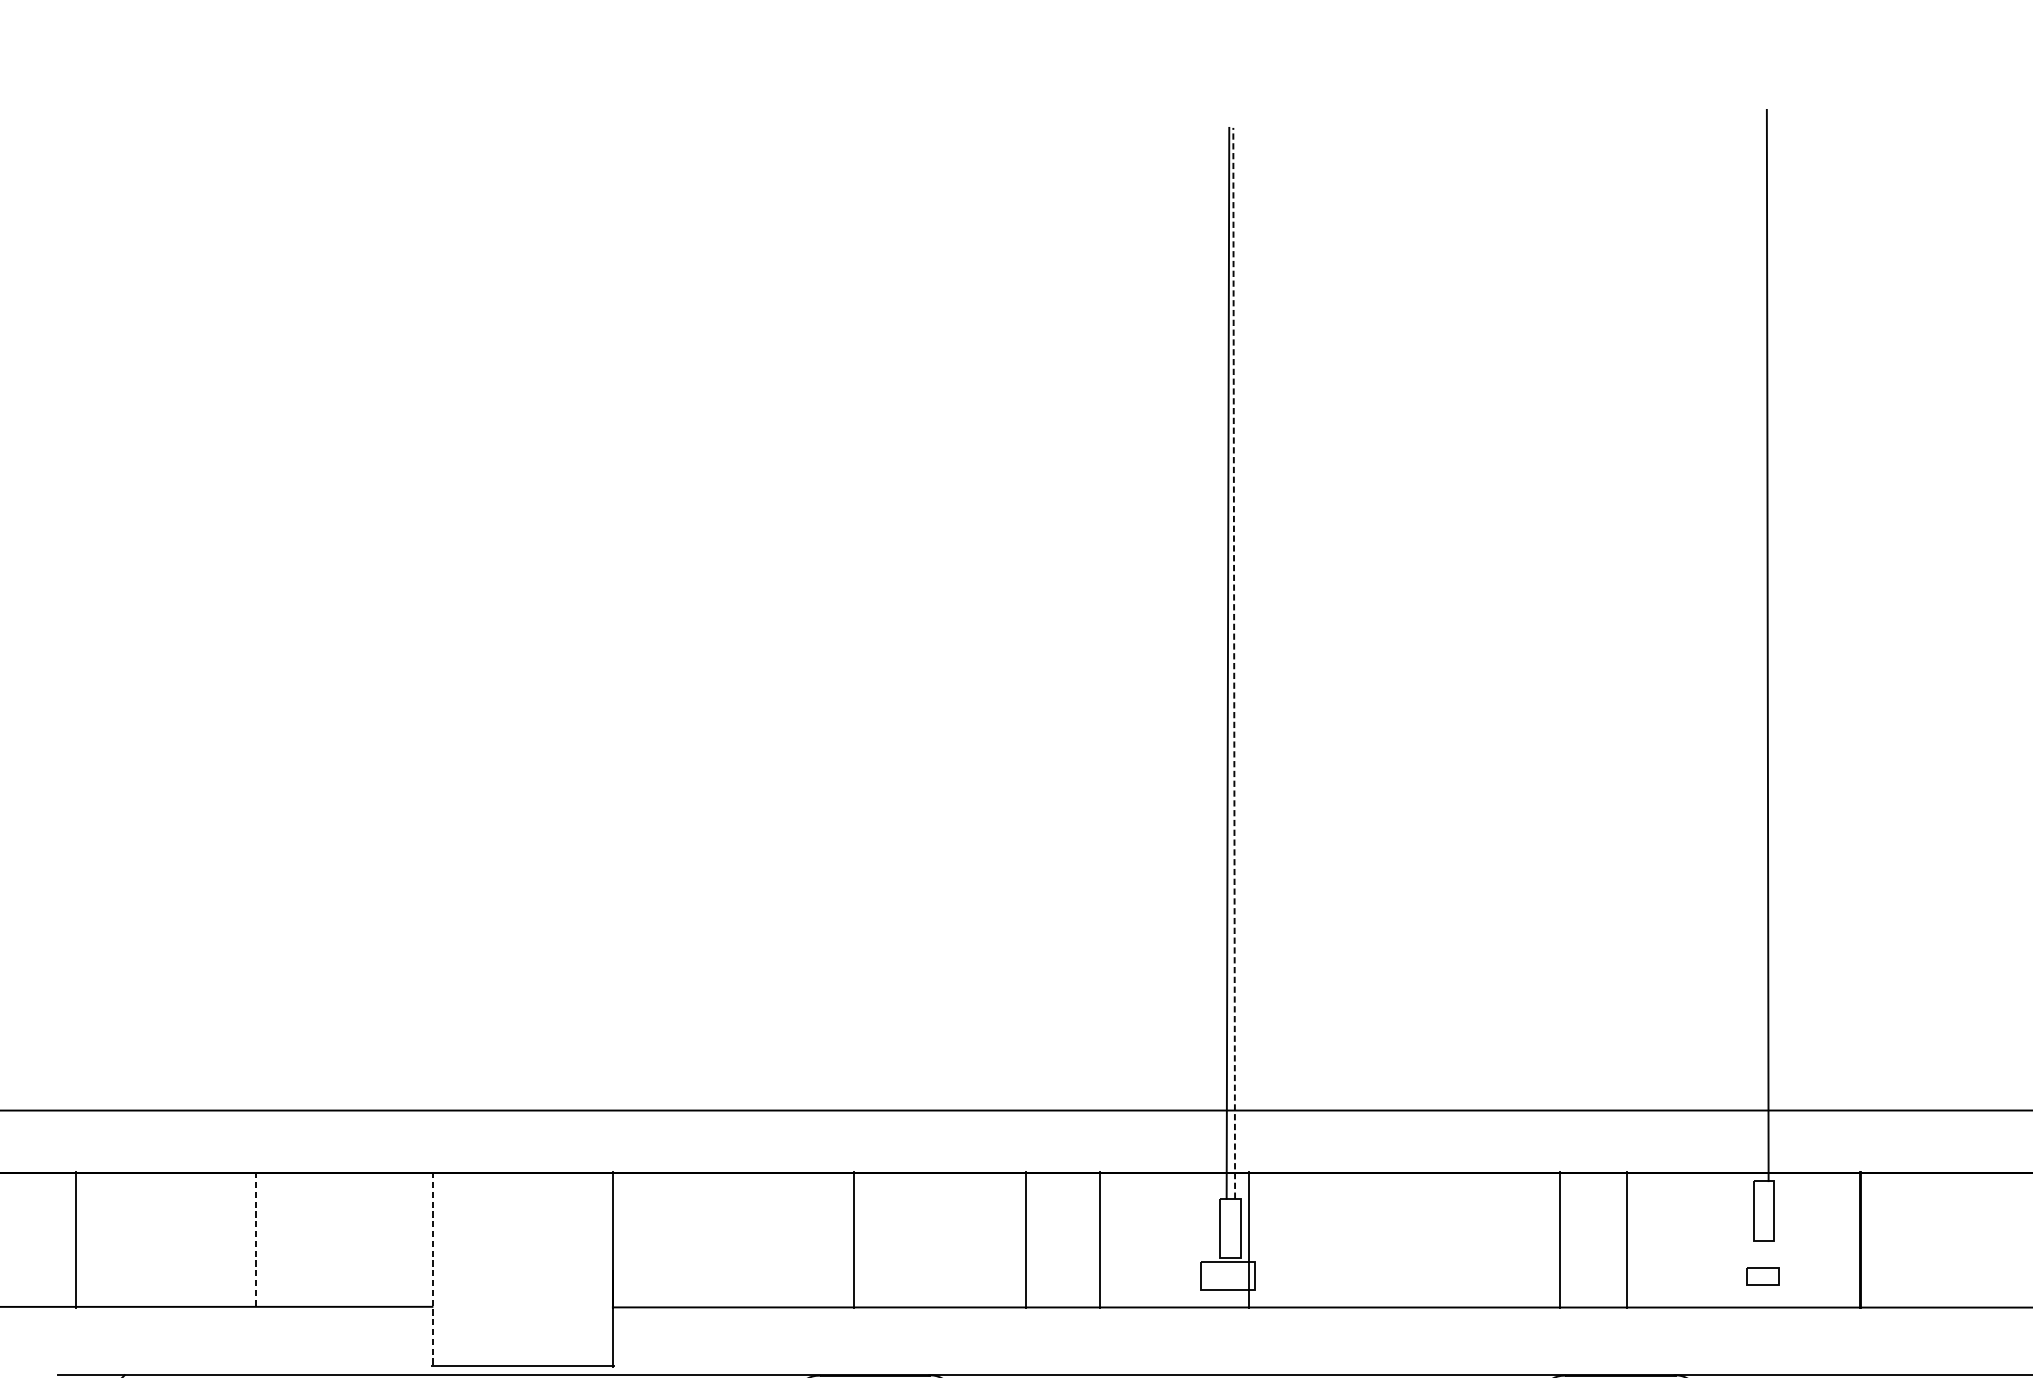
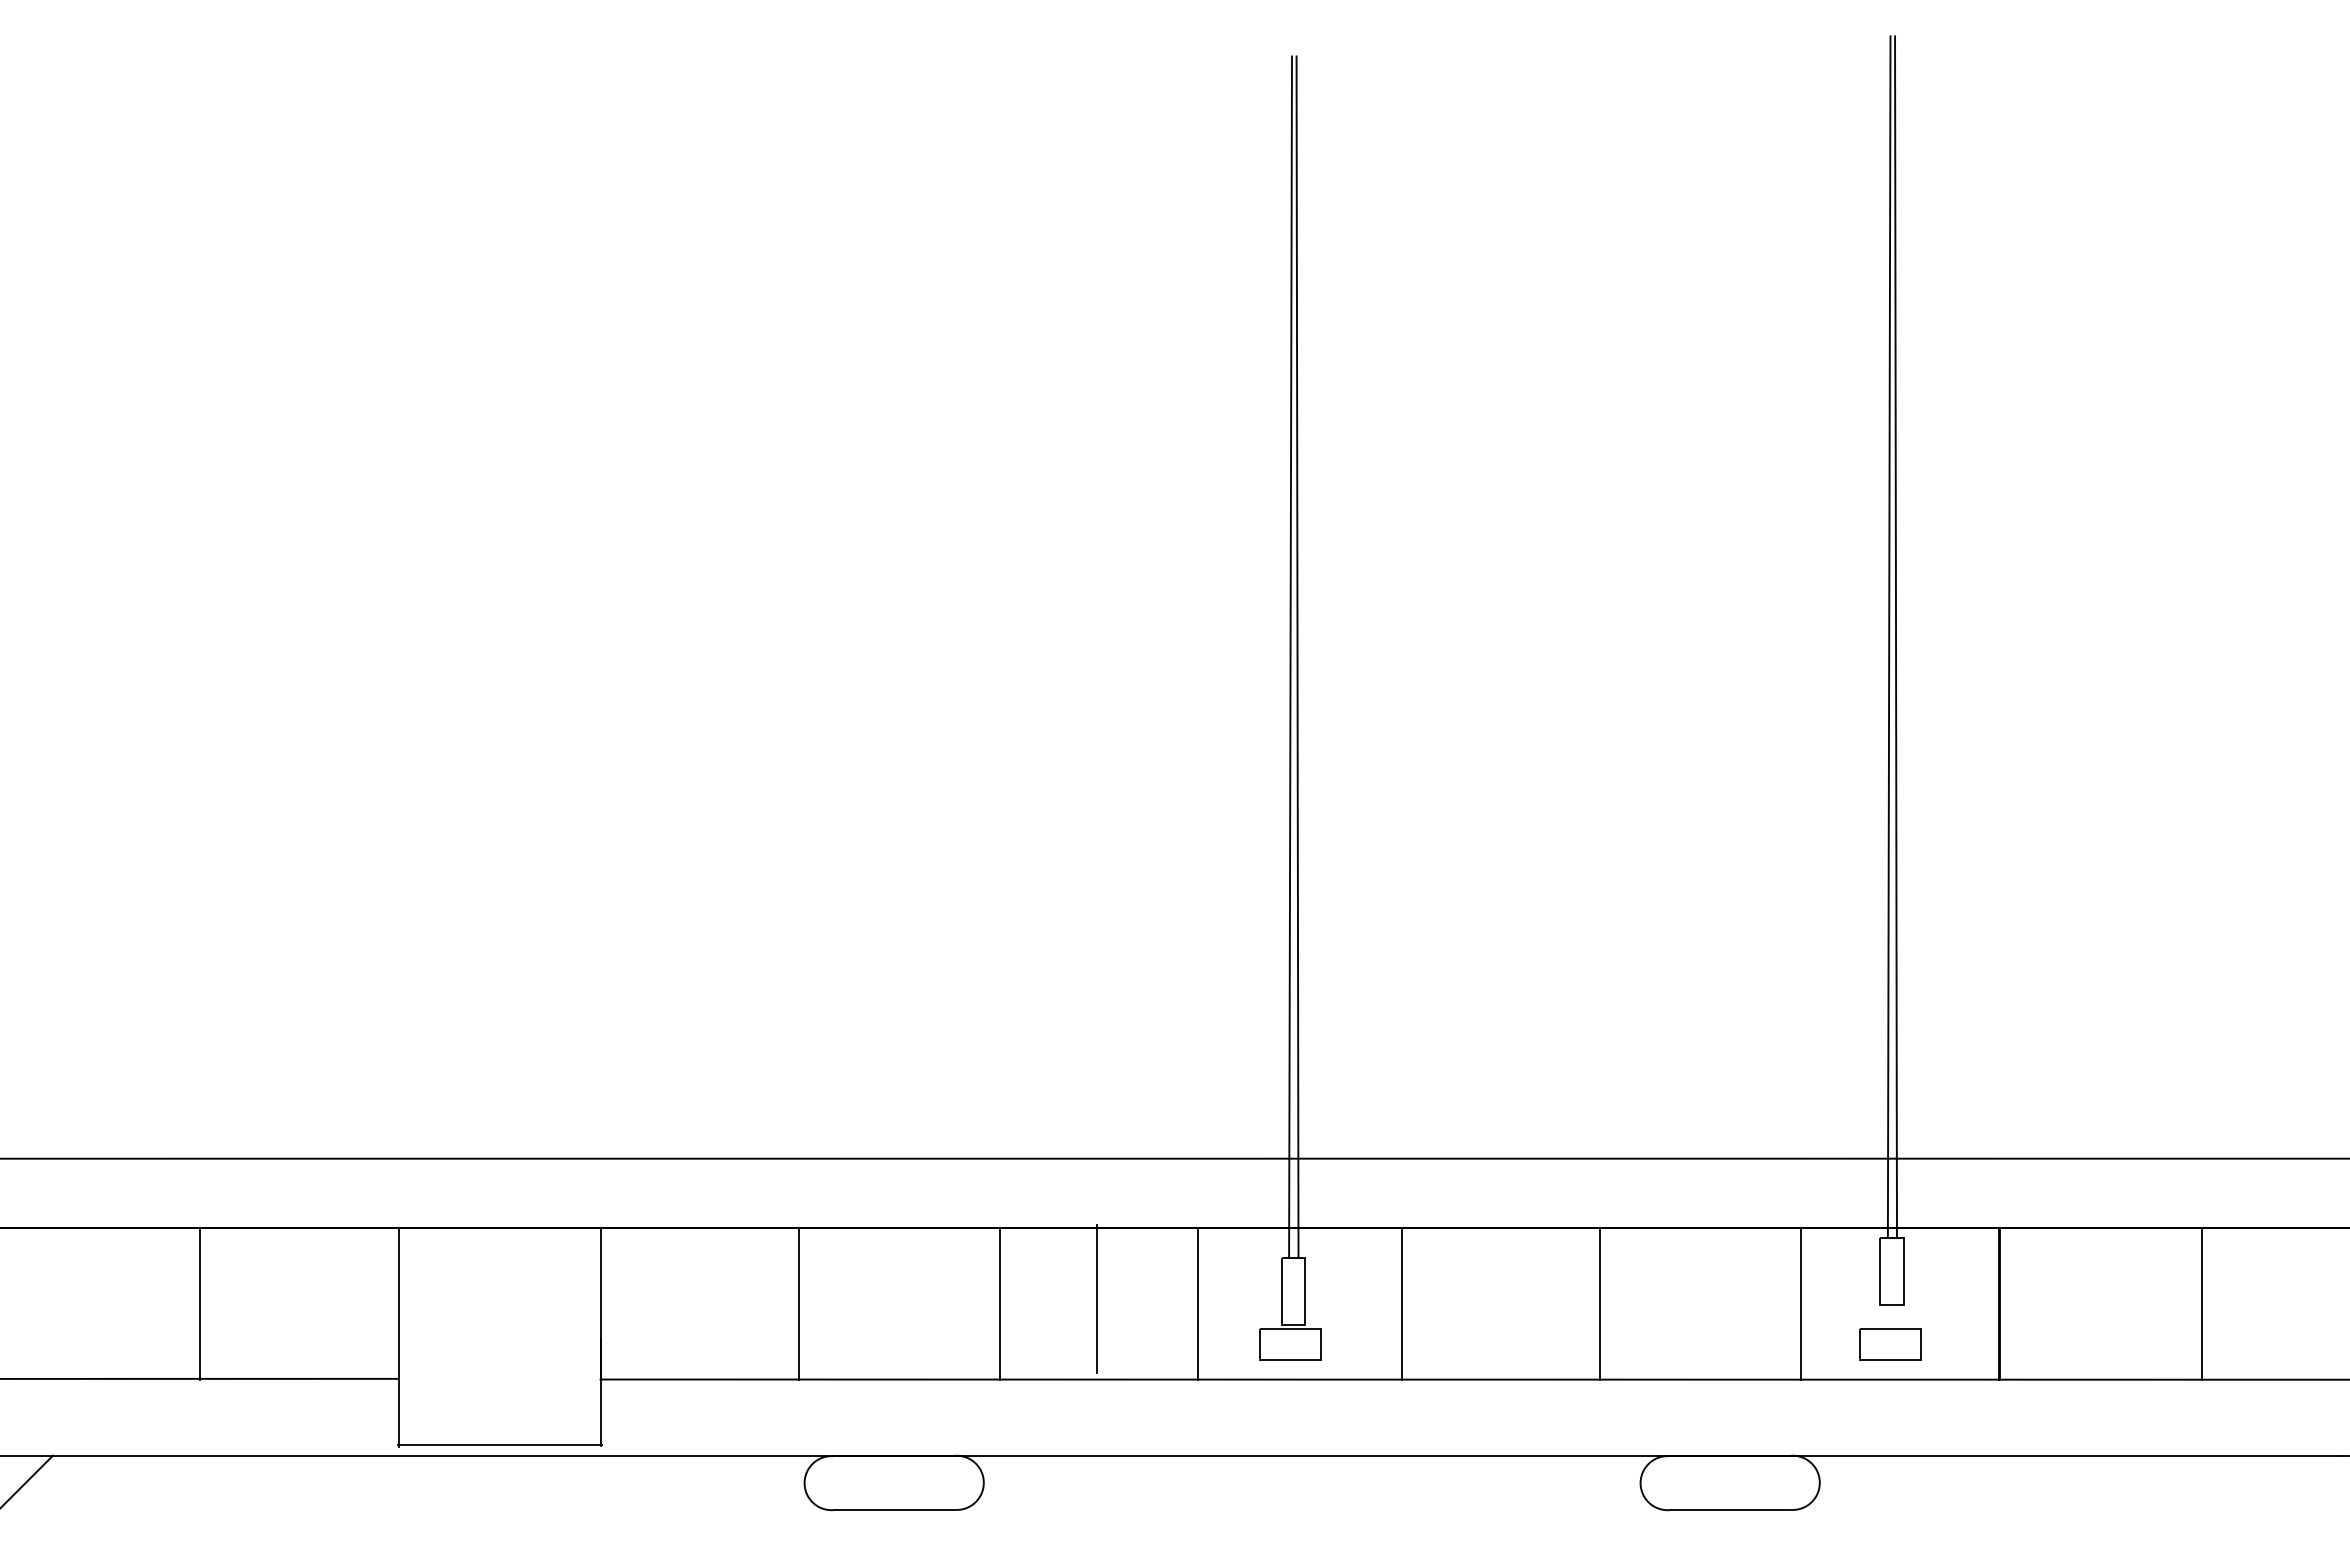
line: (1761, 645) -> (1888, 636), added
line: (1234, 663) -> (1297, 657), dashed -> solid
line: (1054, 1235) -> (1096, 1298), added
line: (853, 1239) -> (798, 1303), moved
line: (1026, 1239) -> (1000, 1303), moved
line: (1100, 1239) -> (1198, 1303), moved
line: (1248, 1239) -> (1401, 1303), moved
line: (1560, 1239) -> (1600, 1303), moved
line: (1627, 1239) -> (1801, 1303), moved
line: (256, 1240) -> (200, 1304), dashed -> solid
line: (432, 1269) -> (398, 1337), dashed -> solid
part: (1762, 1276) -> (1890, 1344), size x1.67

